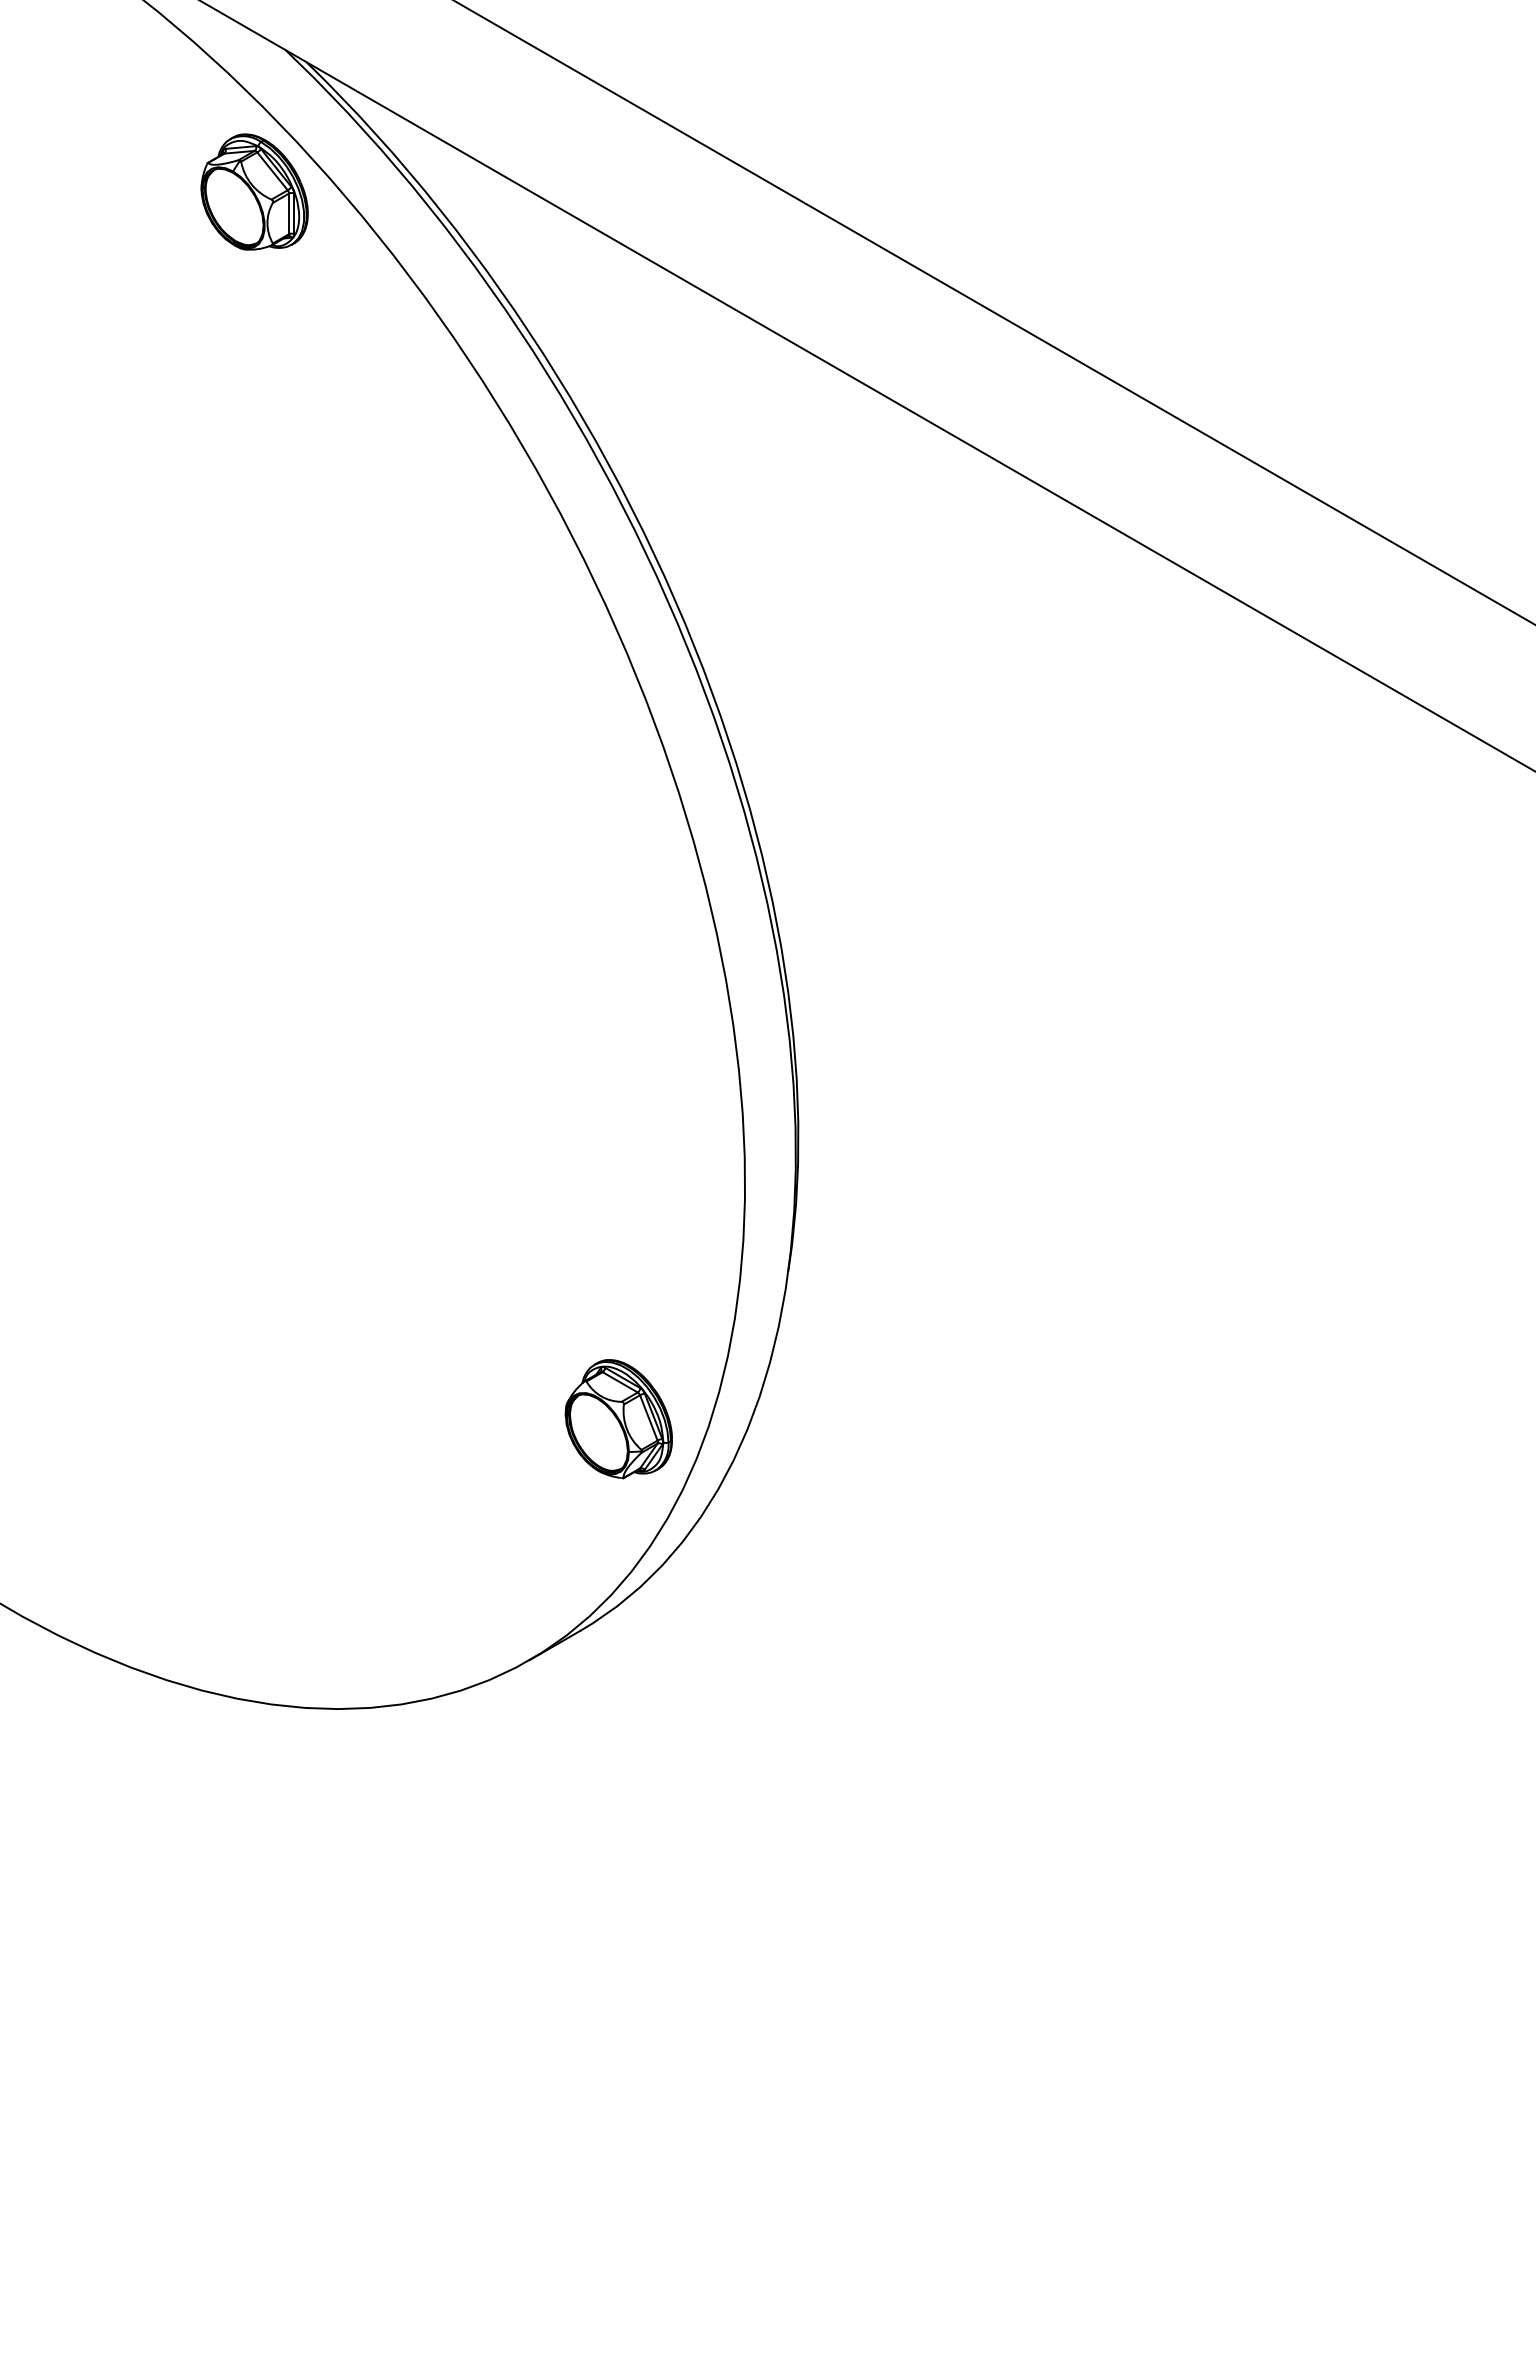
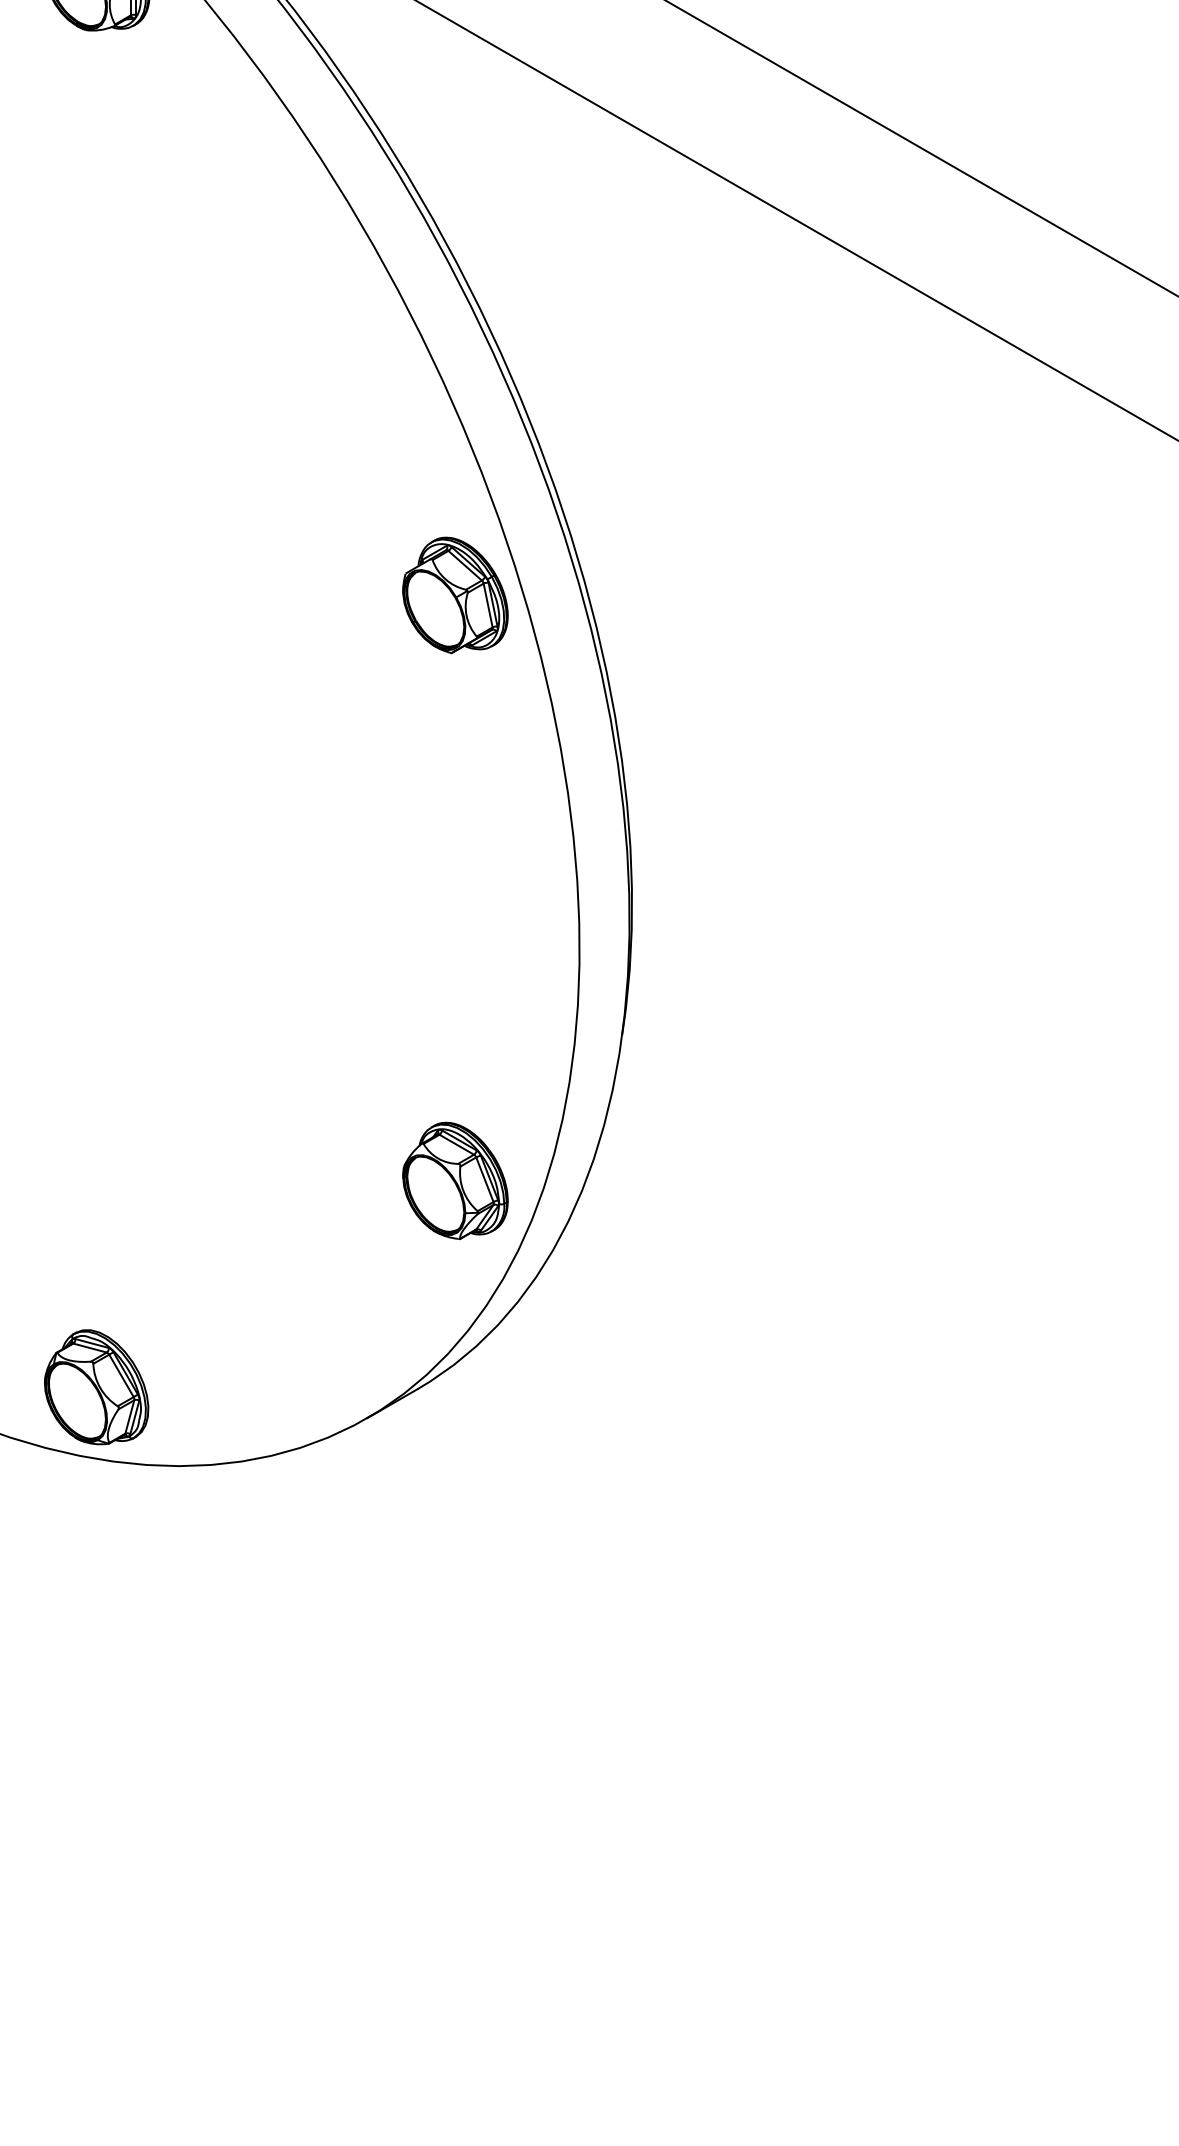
part: (618, 823) -> (455, 594), added
part: (253, 1628) -> (96, 1386), added

